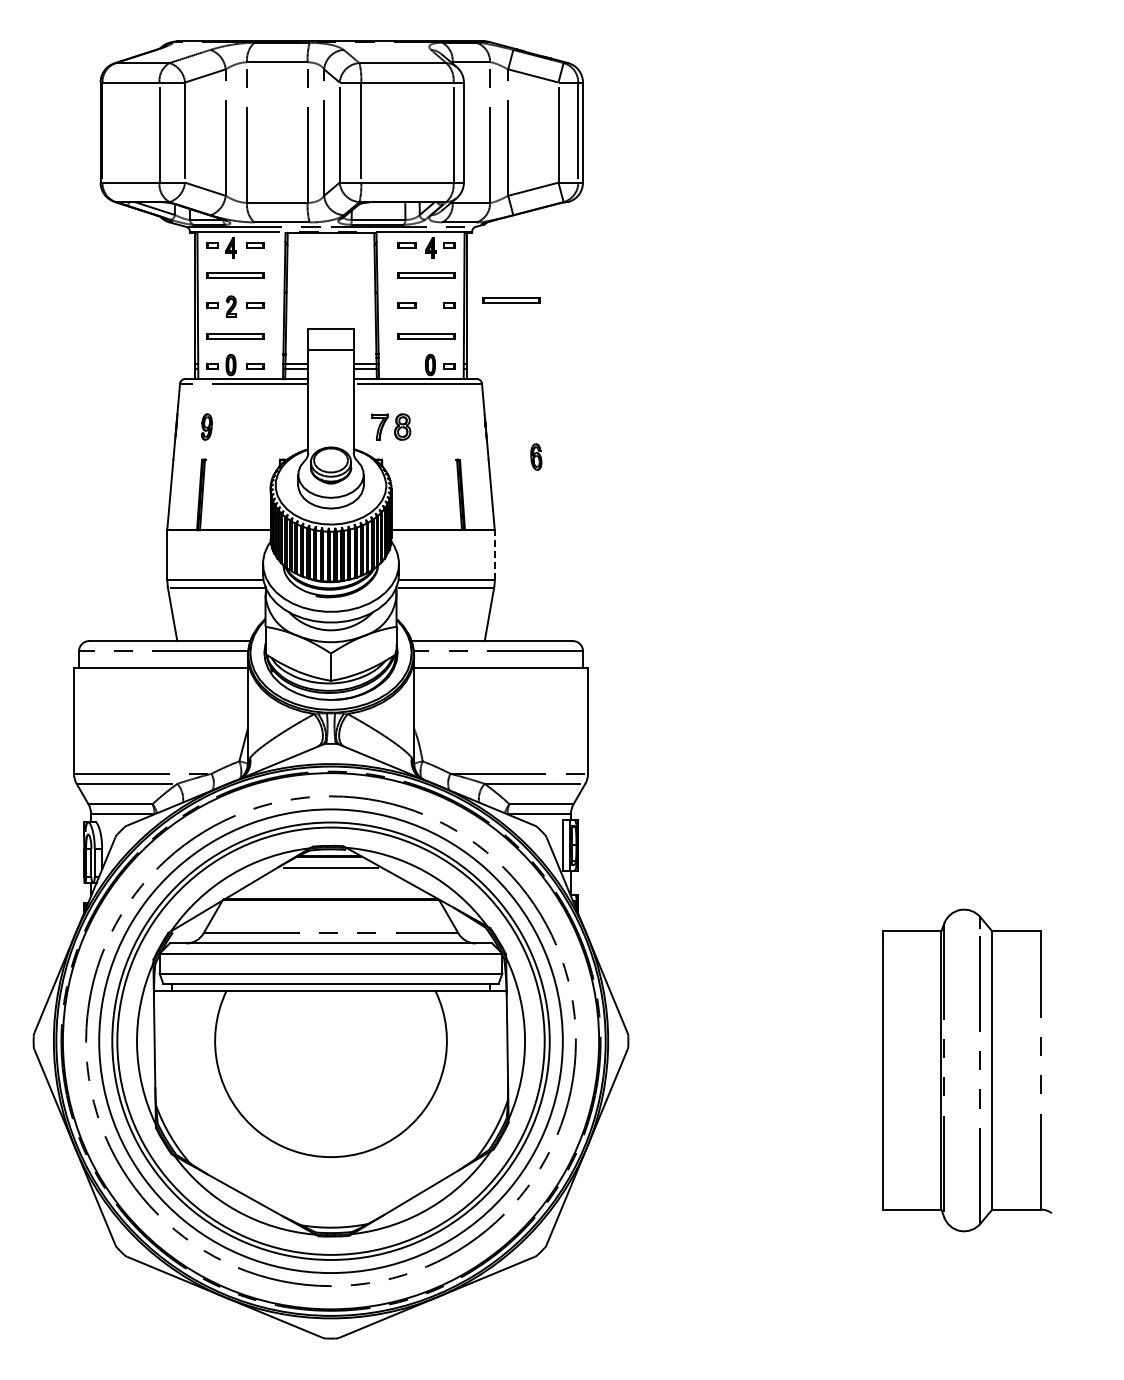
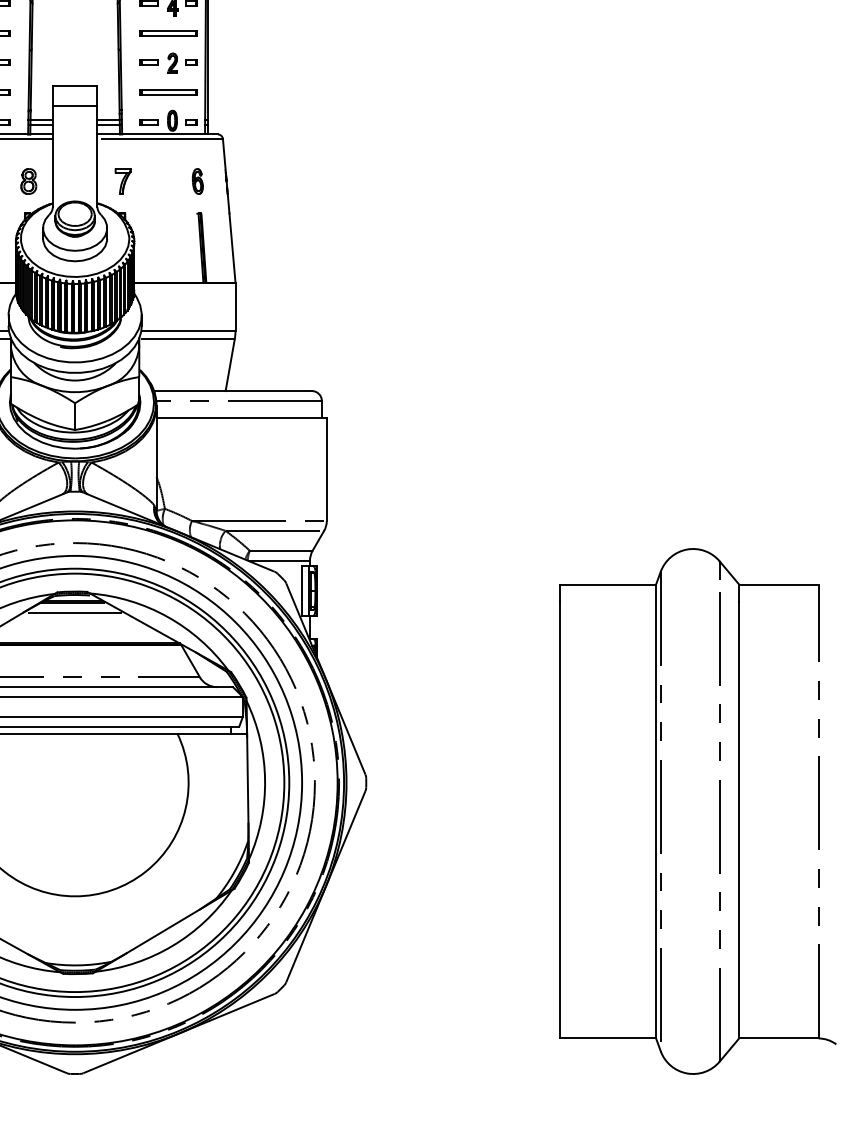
part: (511, 300) -> (251, 57), removed
part: (430, 306) -> (172, 63), added
part: (406, 366) -> (149, 122), added
part: (402, 426) -> (28, 180), moved
part: (536, 456) -> (197, 180), moved
line: (494, 554) -> (235, 306), dashed -> solid
part: (966, 1070) -> (697, 811), size x1.67

